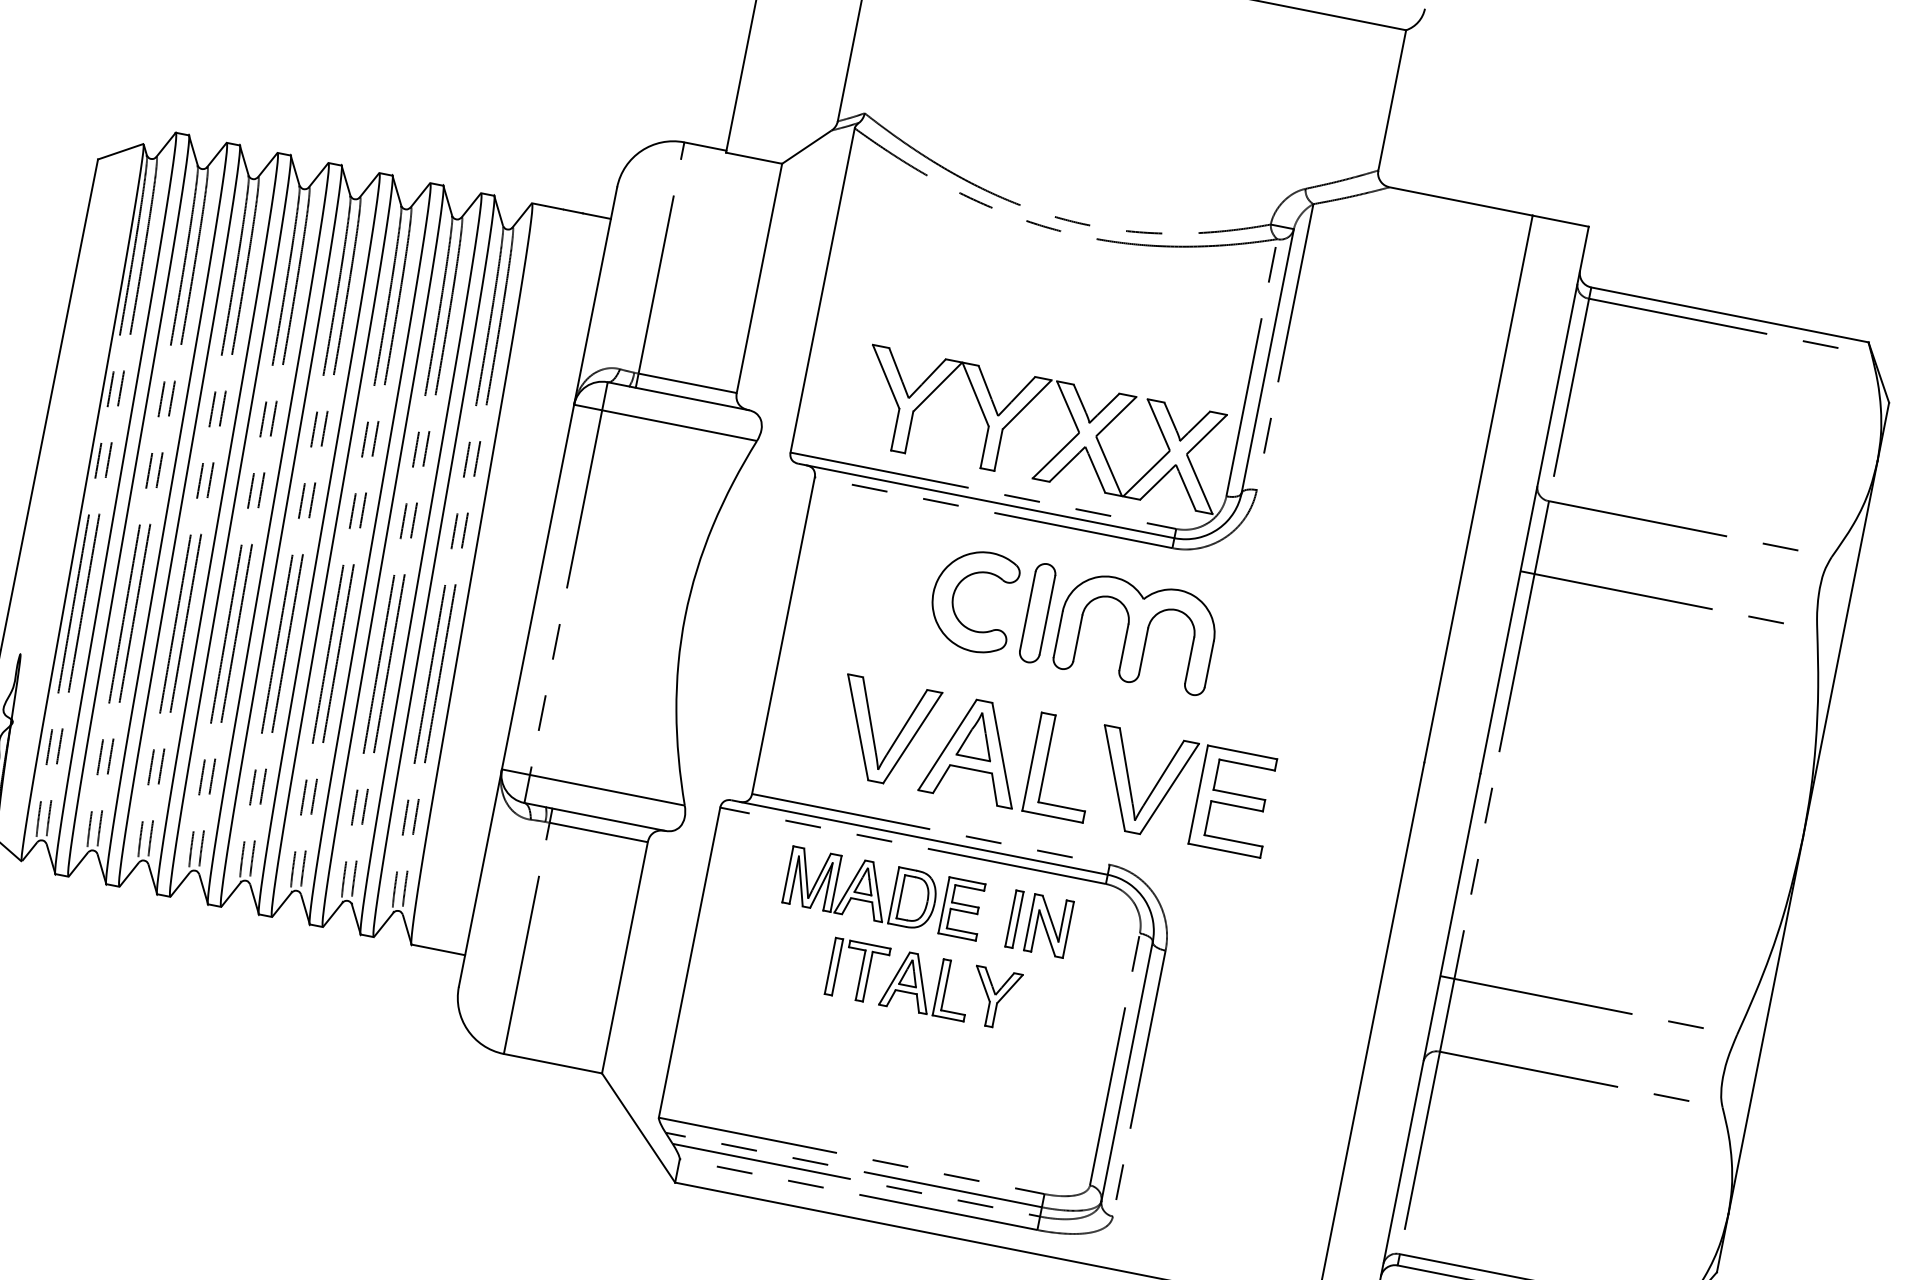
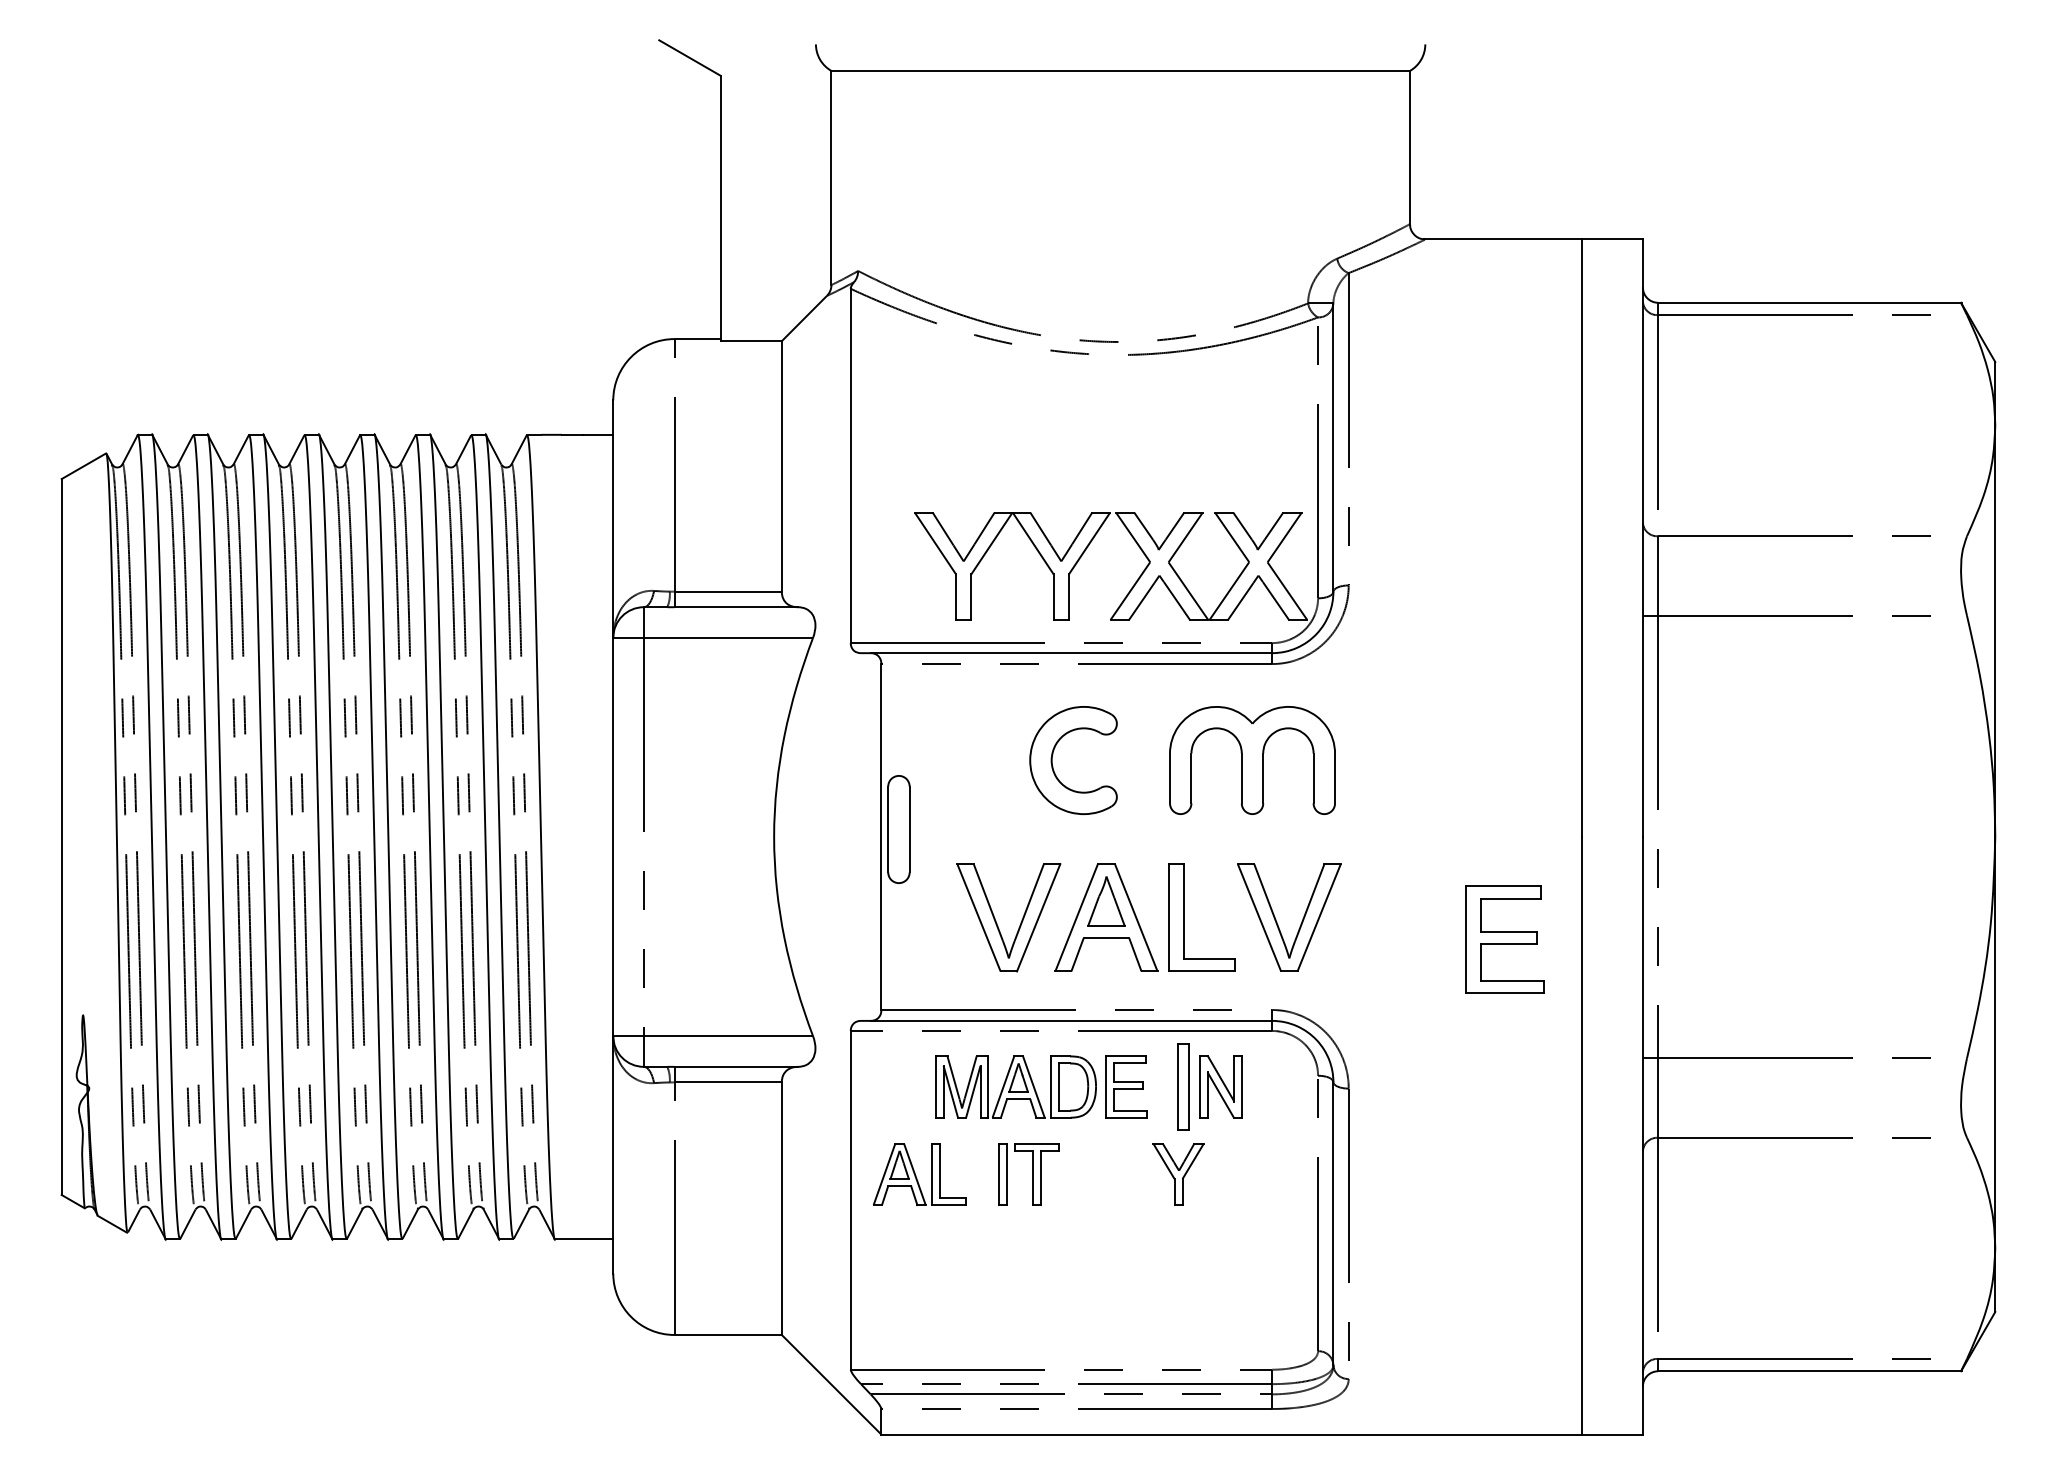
part: (1037, 613) -> (898, 829), moved
part: (1233, 801) -> (1504, 939), moved
part: (1013, 918) -> (1182, 1086), size x1.4
part: (926, 985) -> (919, 1174), moved

